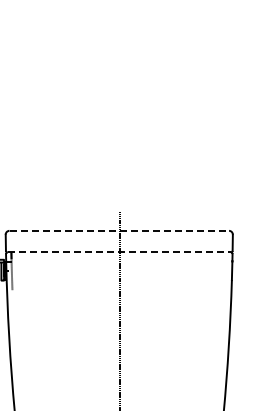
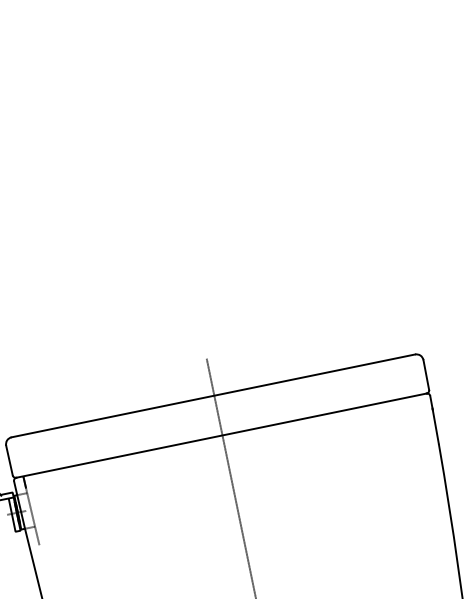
line: (119, 230) -> (213, 395), dashed -> solid
line: (119, 252) -> (221, 435), dashed -> solid

